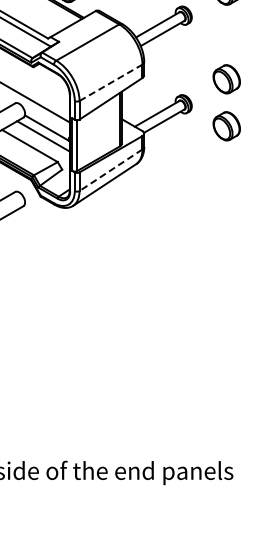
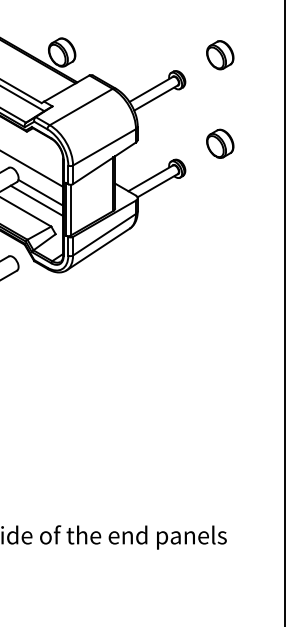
line: (110, 82) -> (104, 147), dashed -> solid
part: (226, 125) -> (220, 190), removed
line: (110, 169) -> (104, 234), dashed -> solid

